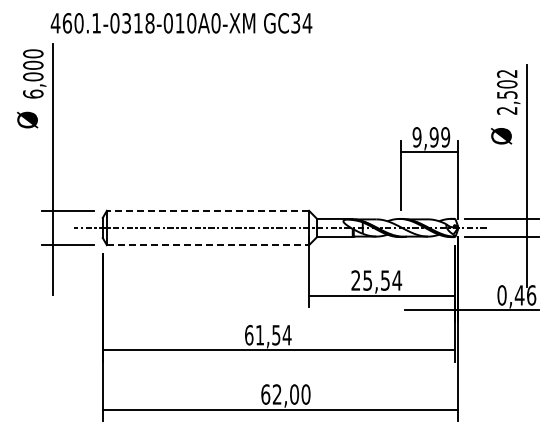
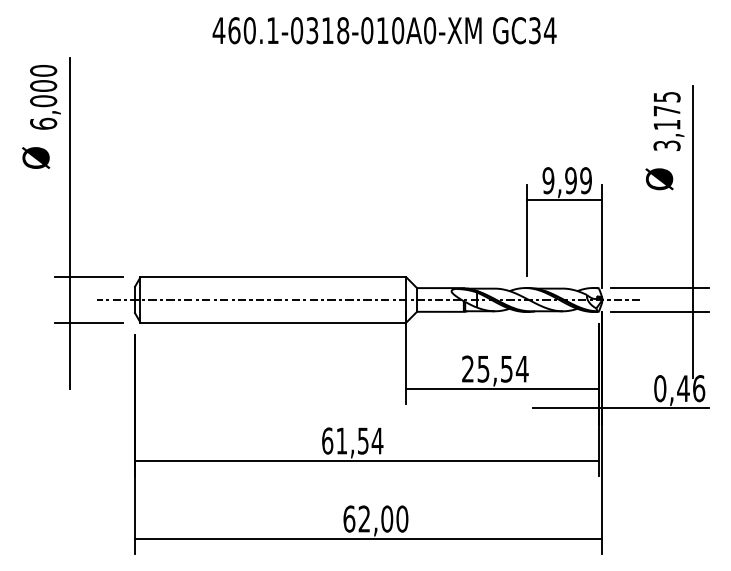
text: (181, 23) -> (384, 30), moved
text: (506, 92) -> (666, 121), 2,502 -> 3,175
line: (207, 210) -> (272, 276), dashed -> solid
line: (208, 245) -> (274, 322), dashed -> solid

